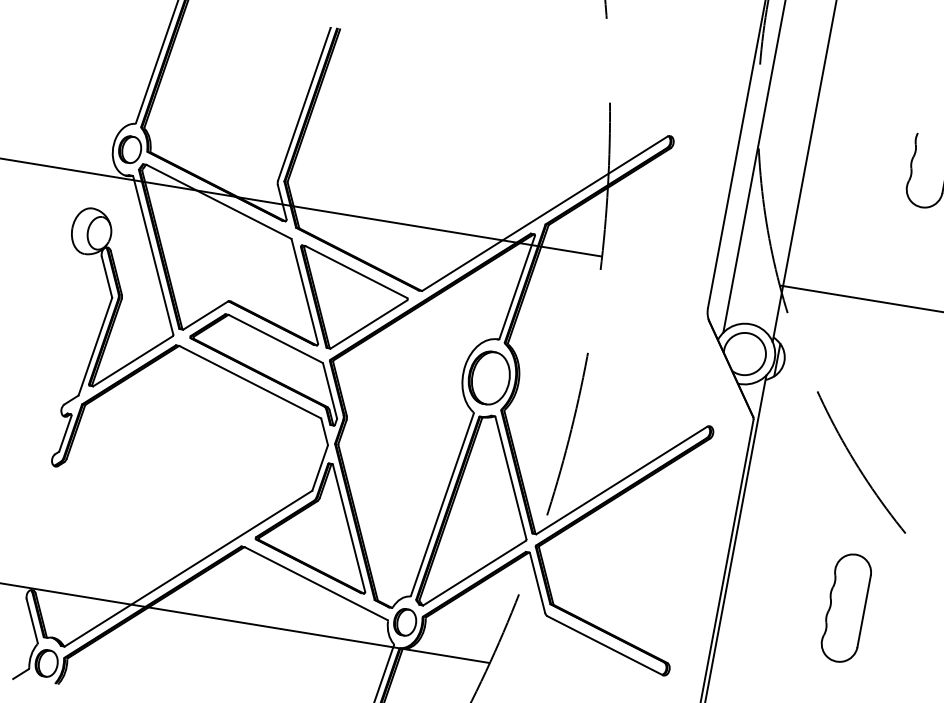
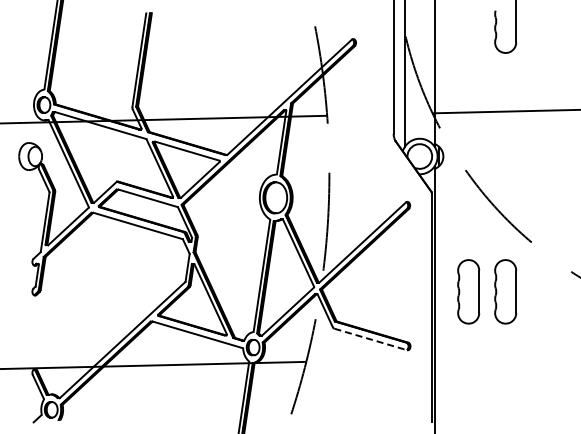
part: (784, 595) -> (468, 291), added
line: (604, 645) -> (370, 339), solid -> dashed

